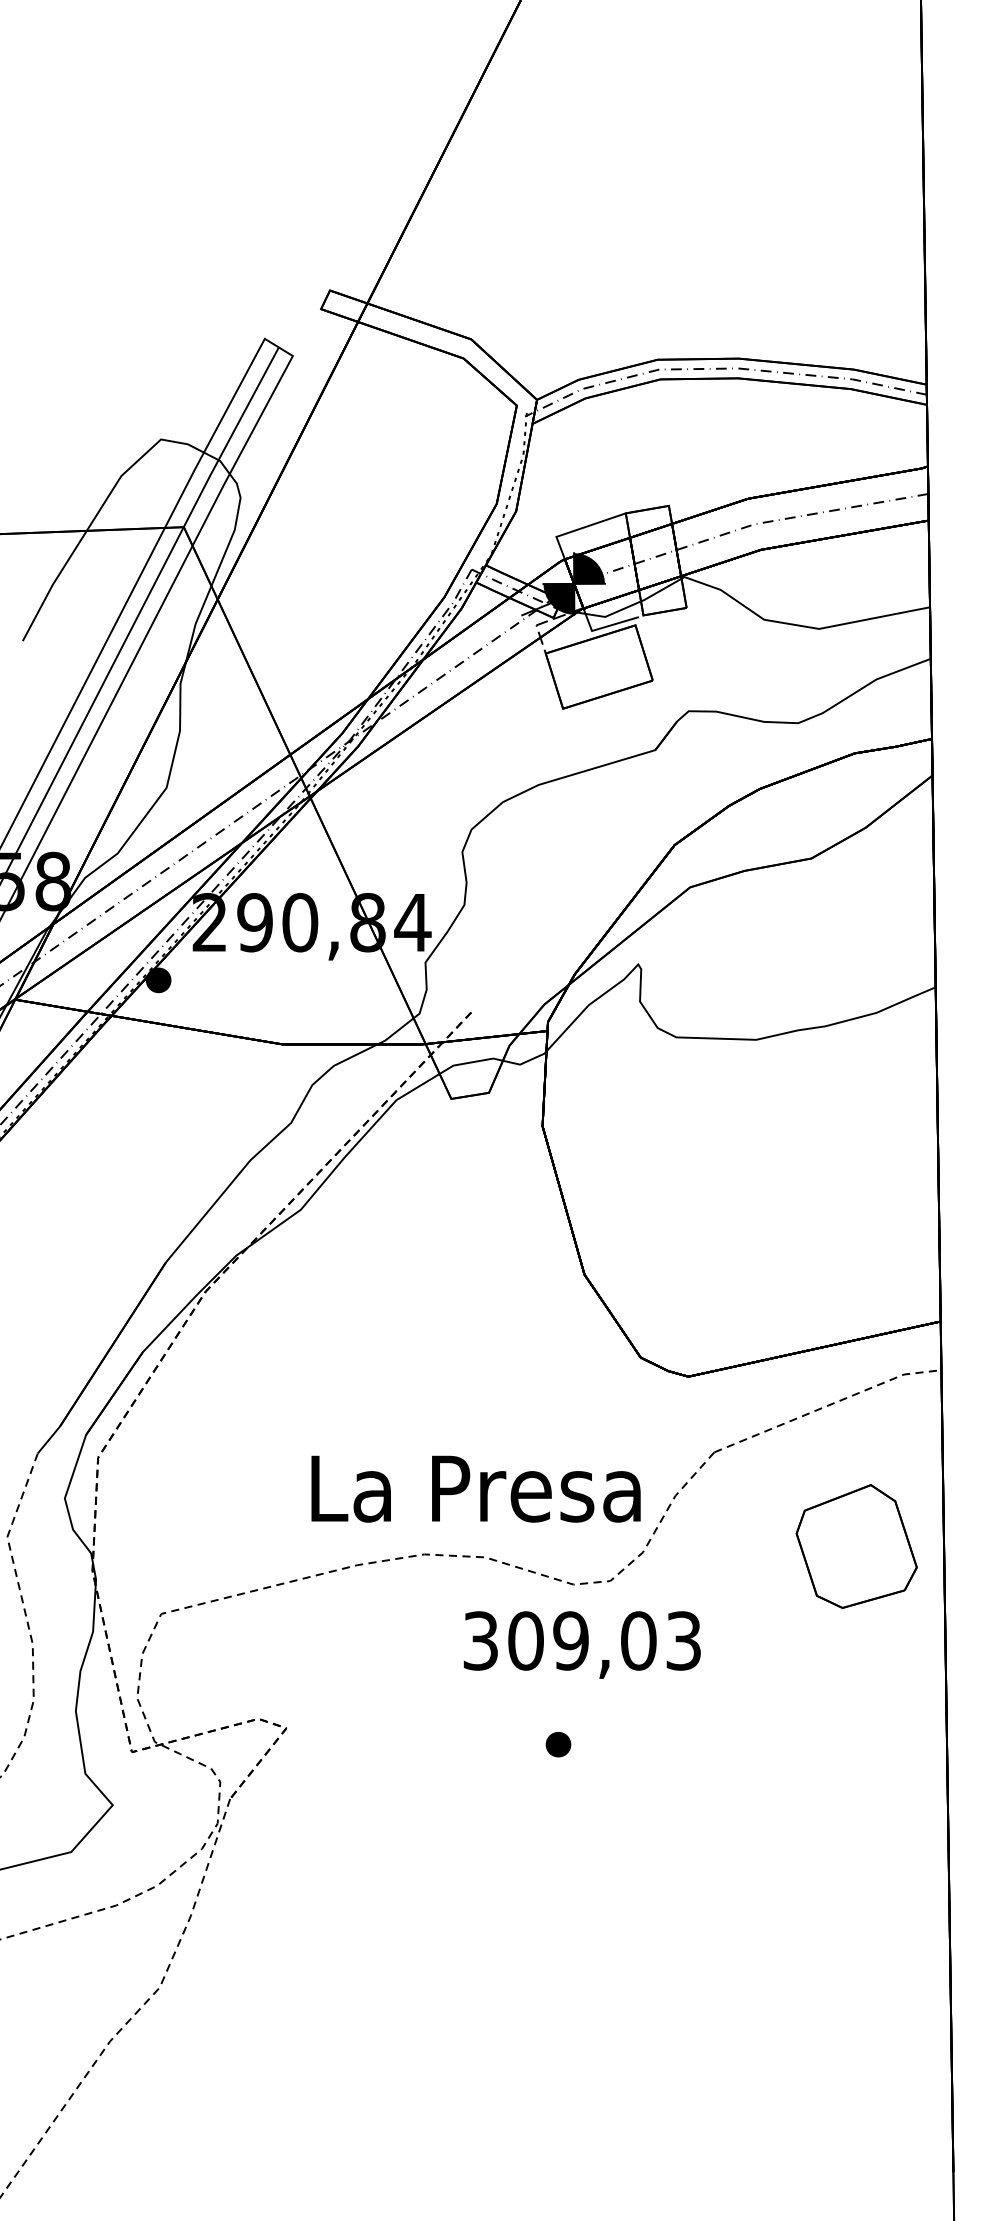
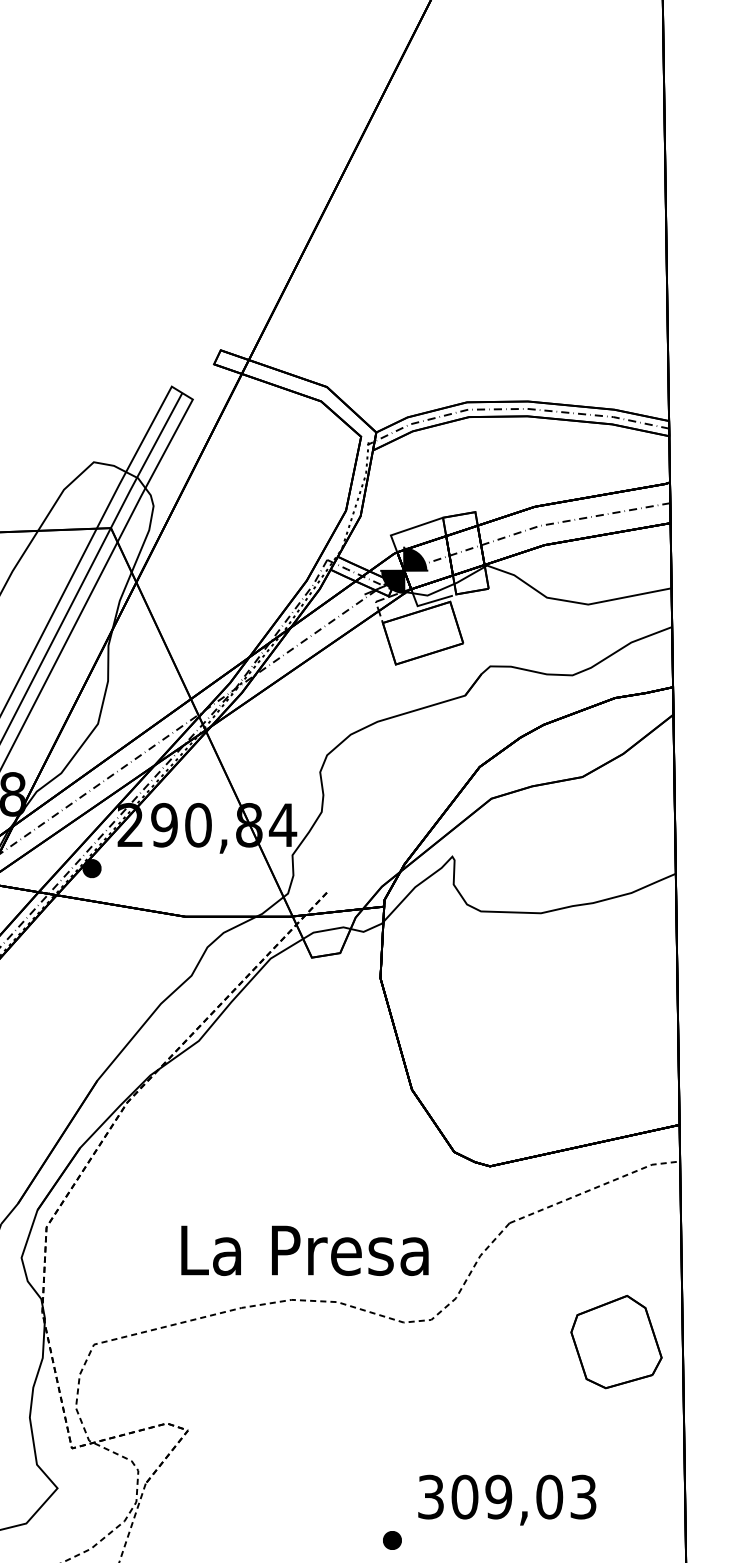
text: (475, 1488) -> (304, 1250), moved
part: (856, 1546) -> (616, 1342), moved
text: (581, 1644) -> (506, 1499), moved
part: (558, 1744) -> (392, 1540), moved

